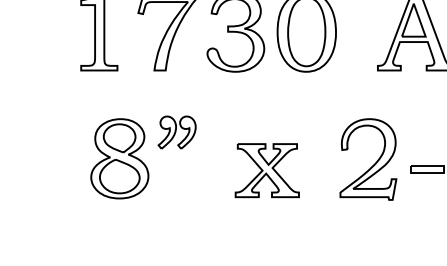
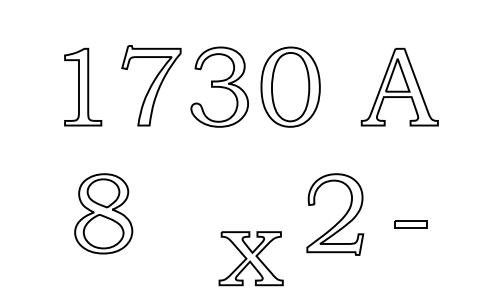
part: (176, 132) -> (160, 187), removed
part: (373, 164) -> (340, 219), moved
part: (266, 170) -> (250, 258), moved

